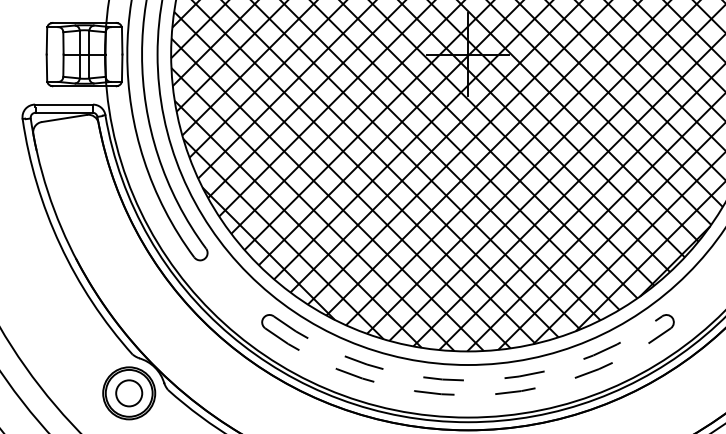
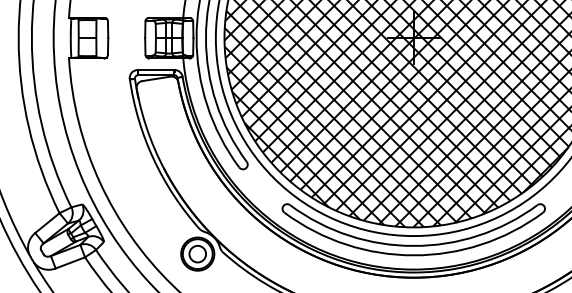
arc: (467, 379) -> (413, 245), dashed -> solid
arc: (467, 395) -> (413, 255), dashed -> solid

